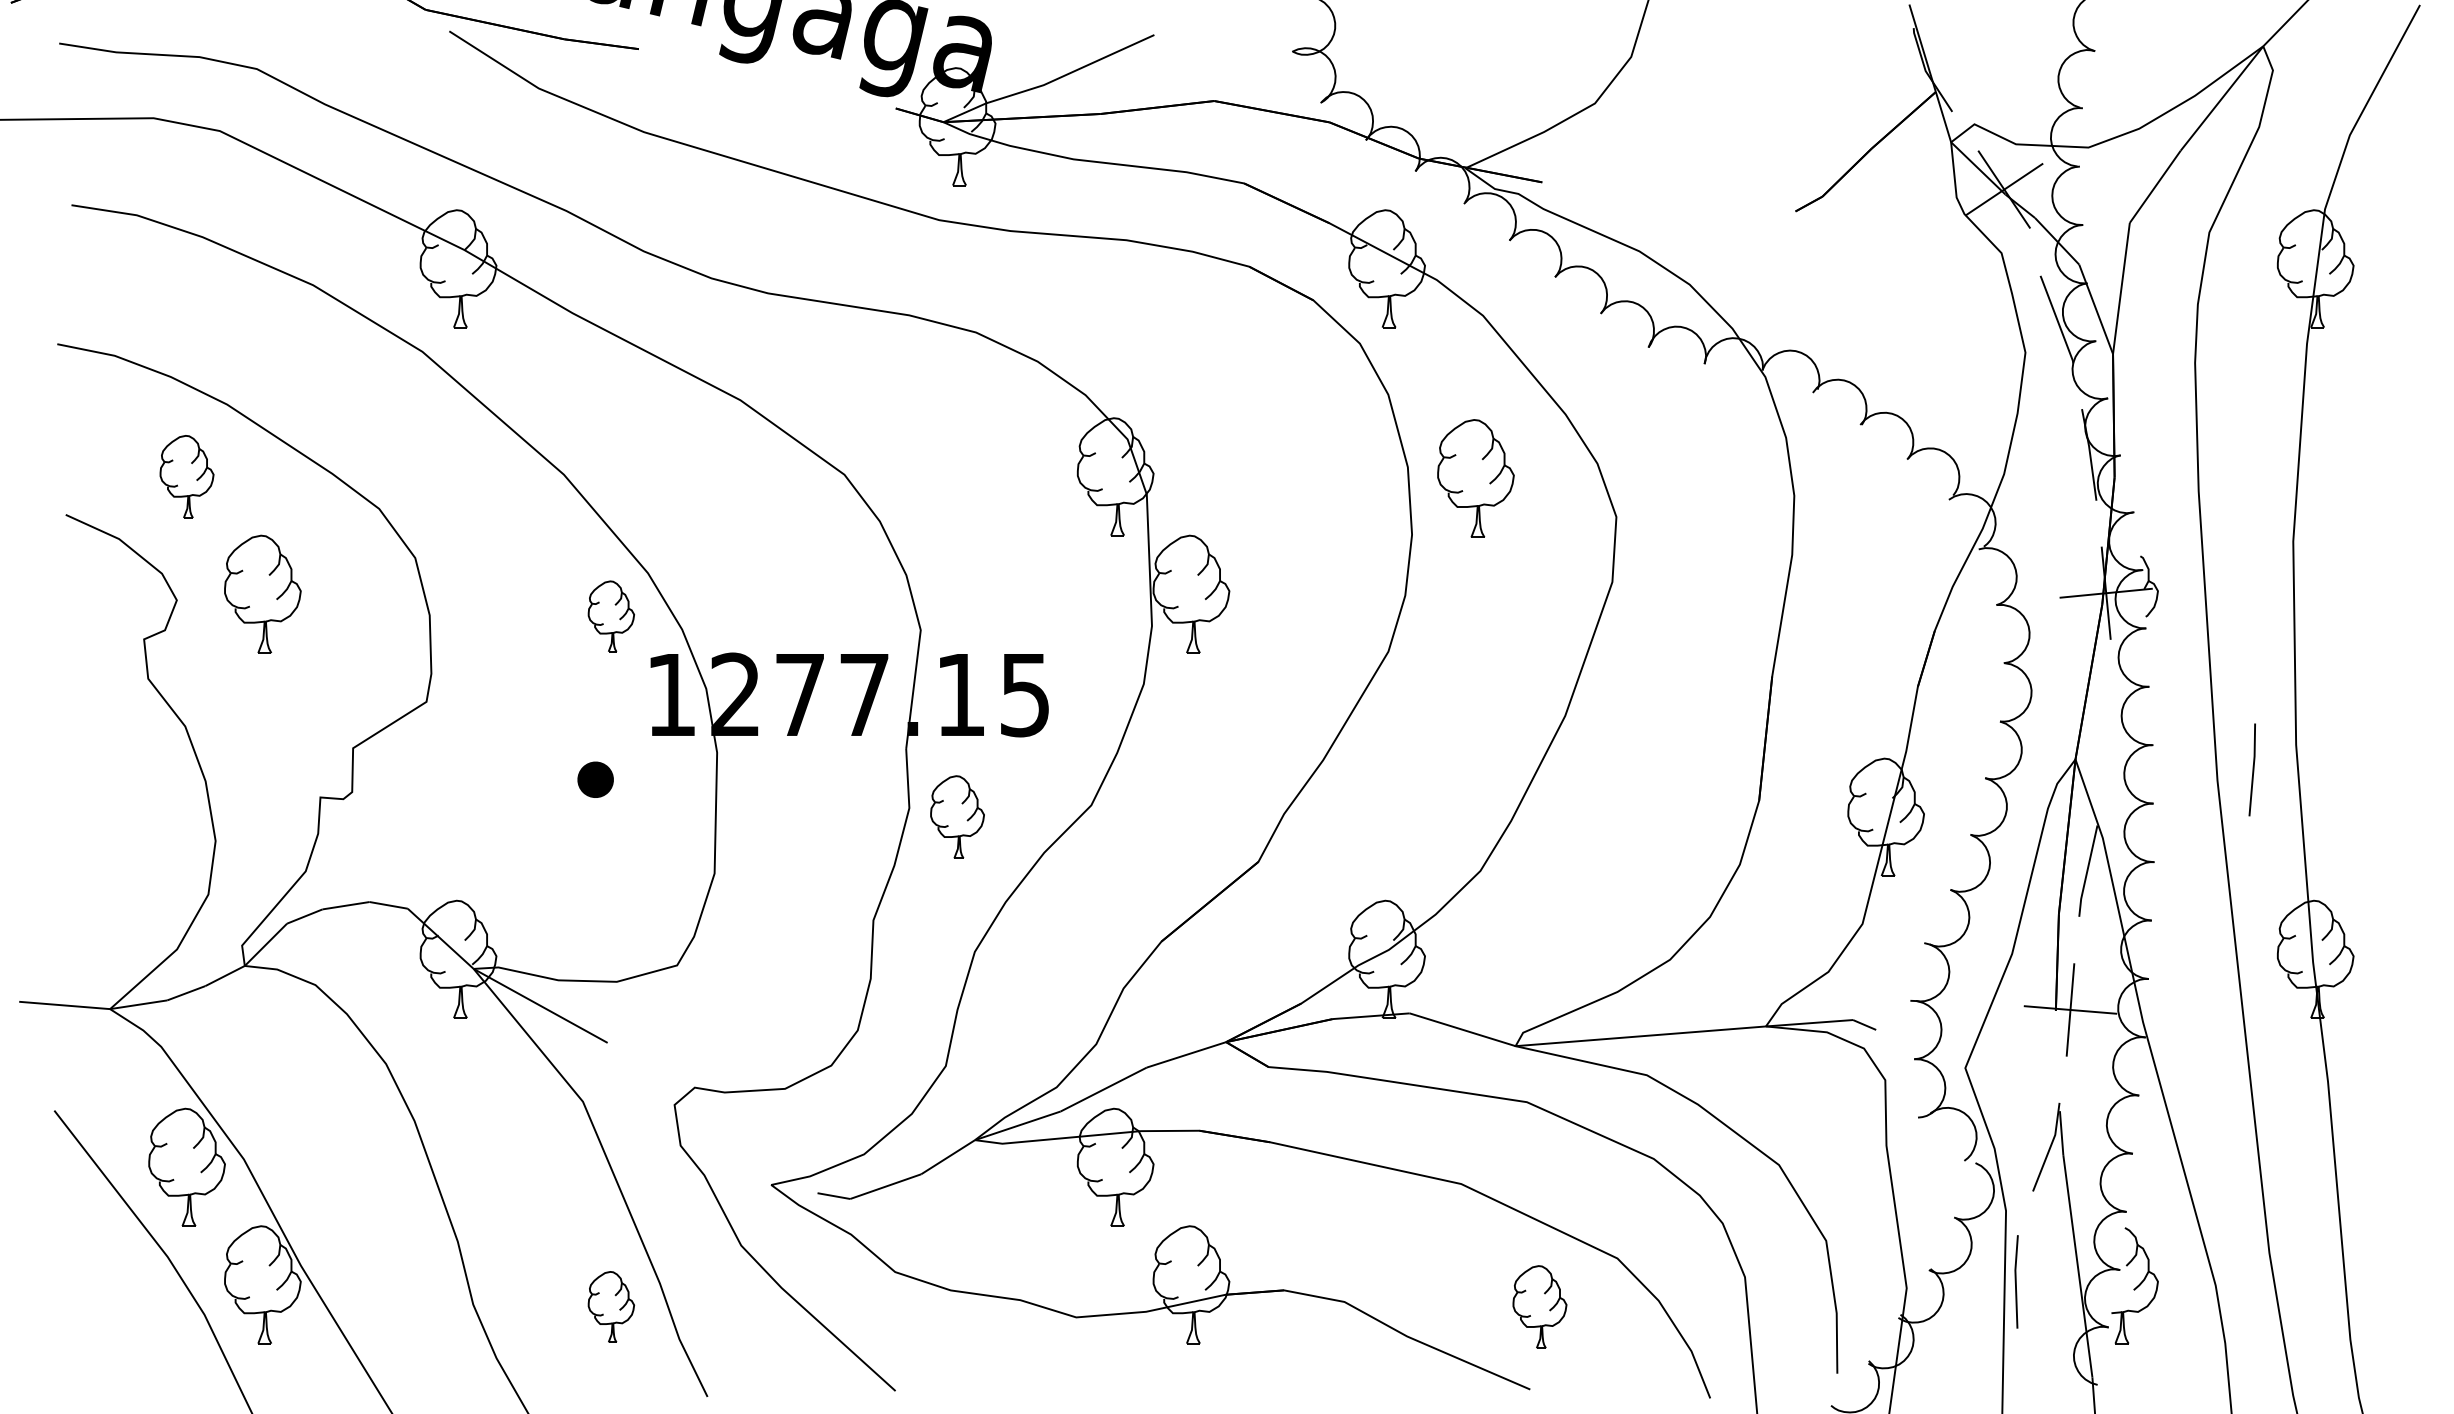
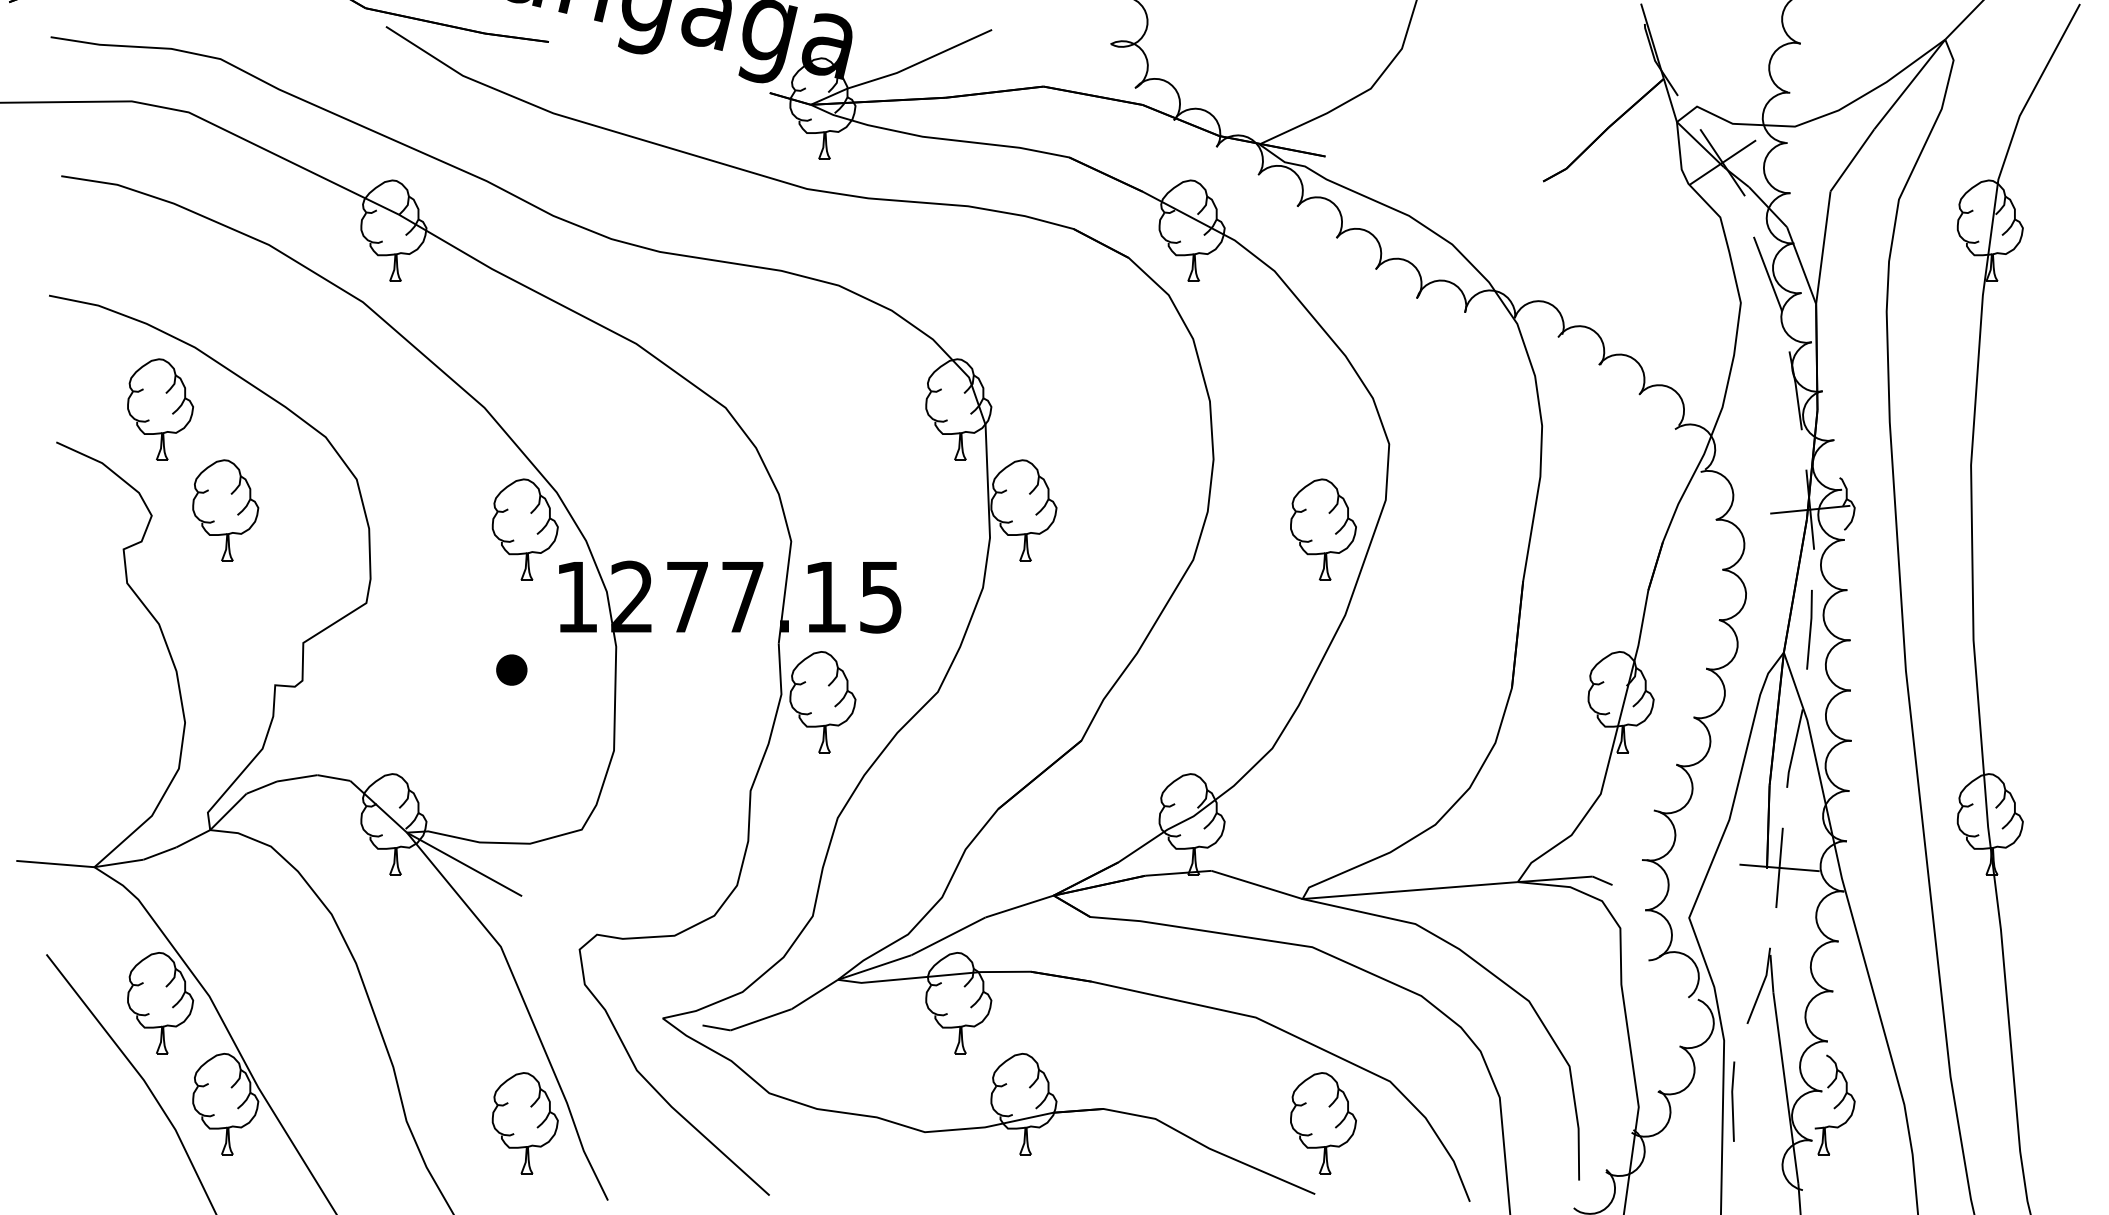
part: (186, 476) -> (160, 409), size x1.43
part: (1475, 478) -> (1323, 529), moved
part: (611, 616) -> (525, 529), size x1.67
line: (2252, 769) -> (1809, 629), moved
part: (957, 816) -> (822, 701), size x1.43
part: (611, 1306) -> (525, 1122), size x1.67
part: (1539, 1306) -> (1323, 1122), size x1.43

